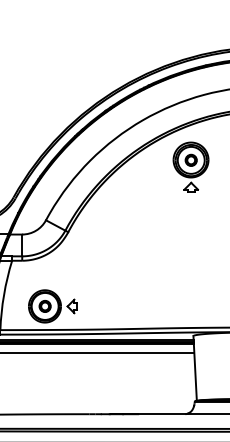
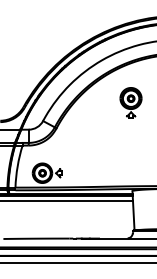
part: (190, 166) -> (130, 102), moved

